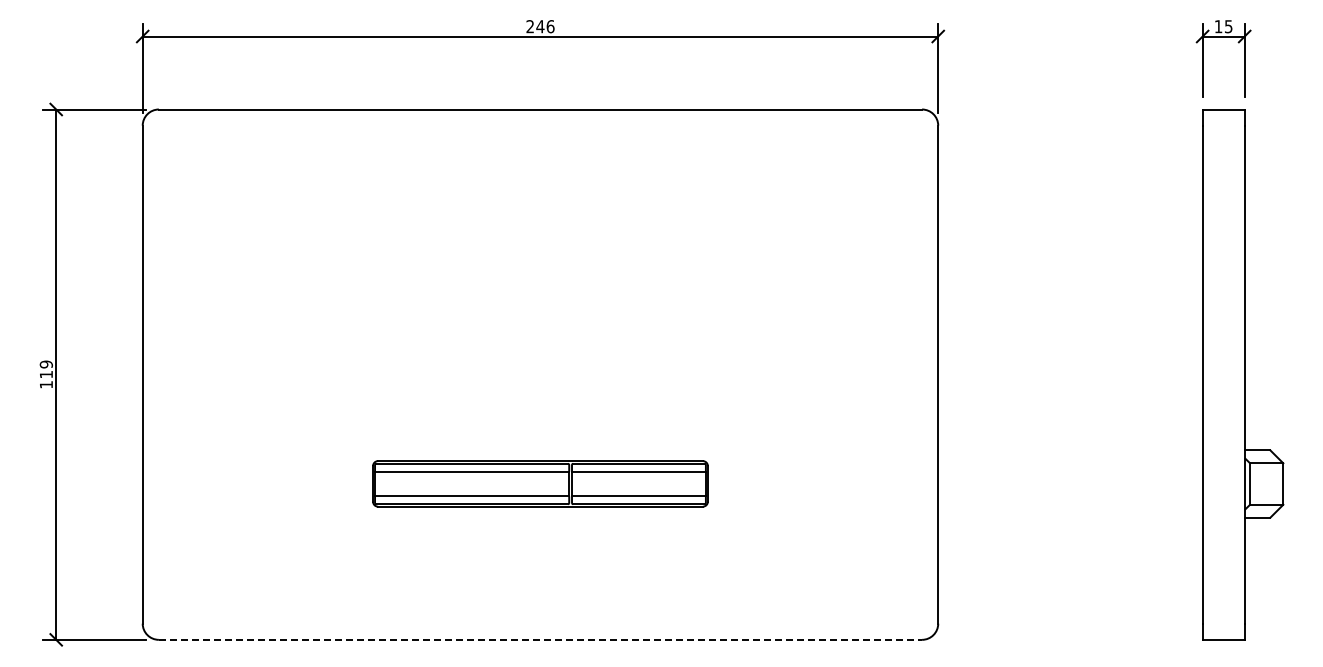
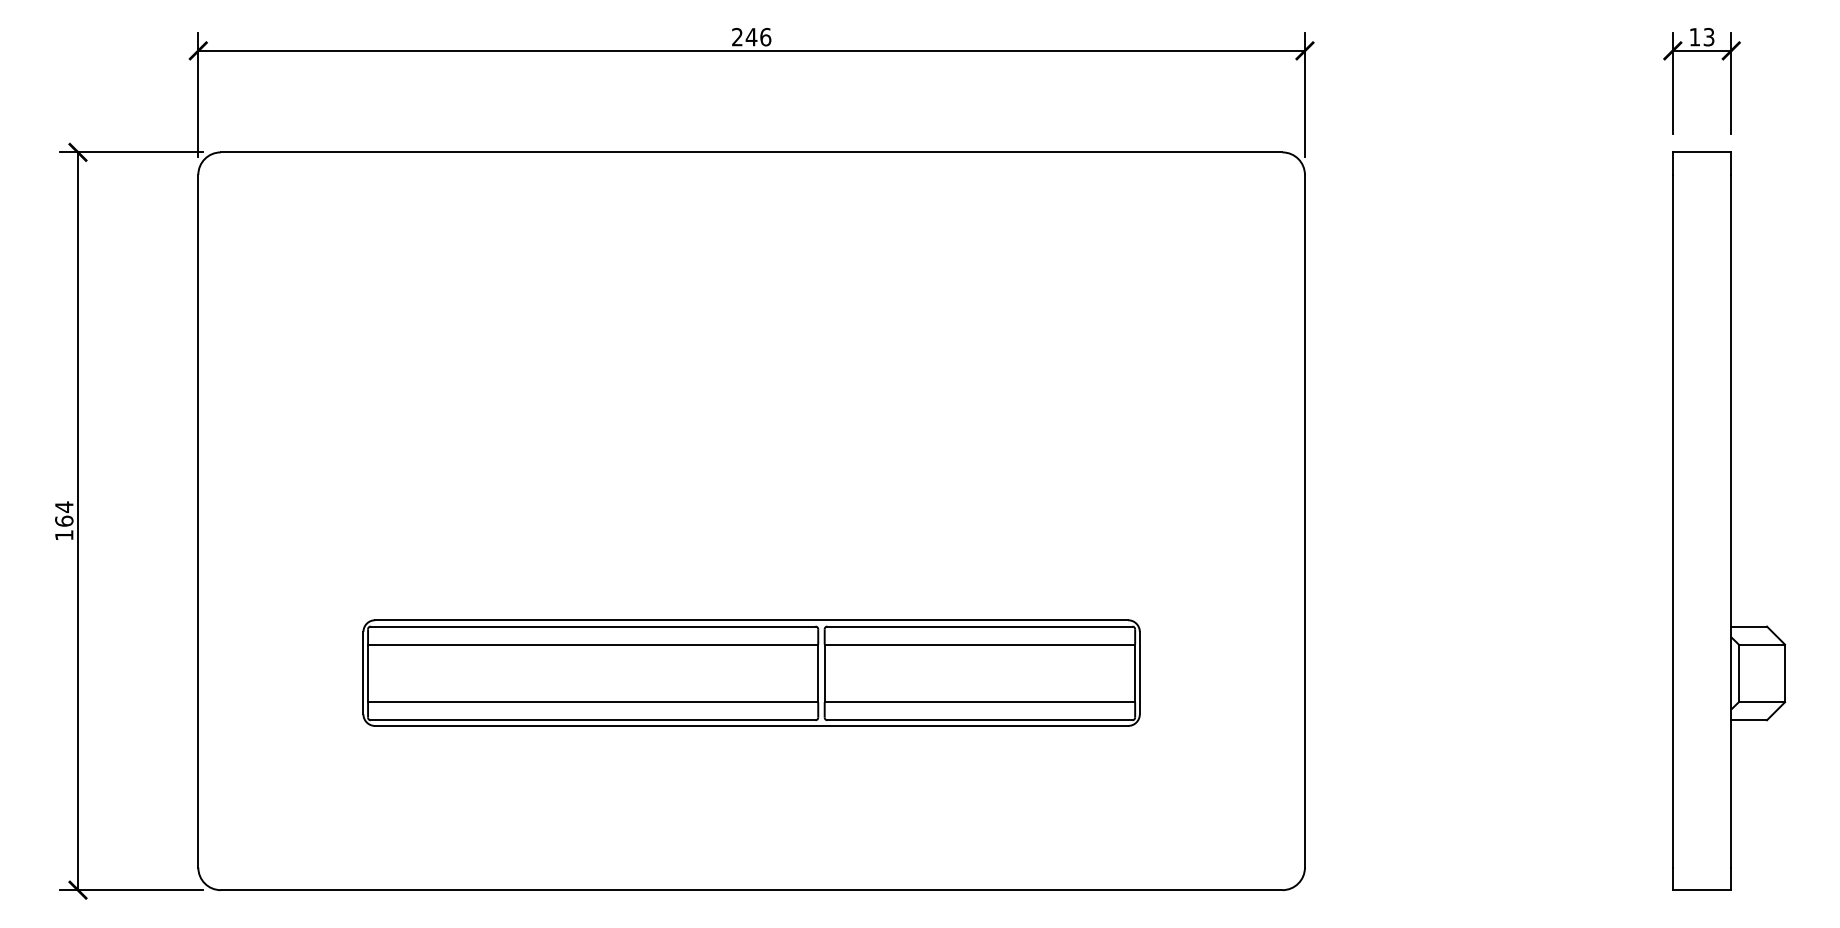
text: (1228, 26) -> (1708, 36), 15 -> 13
text: (45, 369) -> (63, 514), 119 -> 164
part: (540, 483) -> (751, 672), size x1.67
line: (540, 639) -> (751, 889), dashed -> solid

